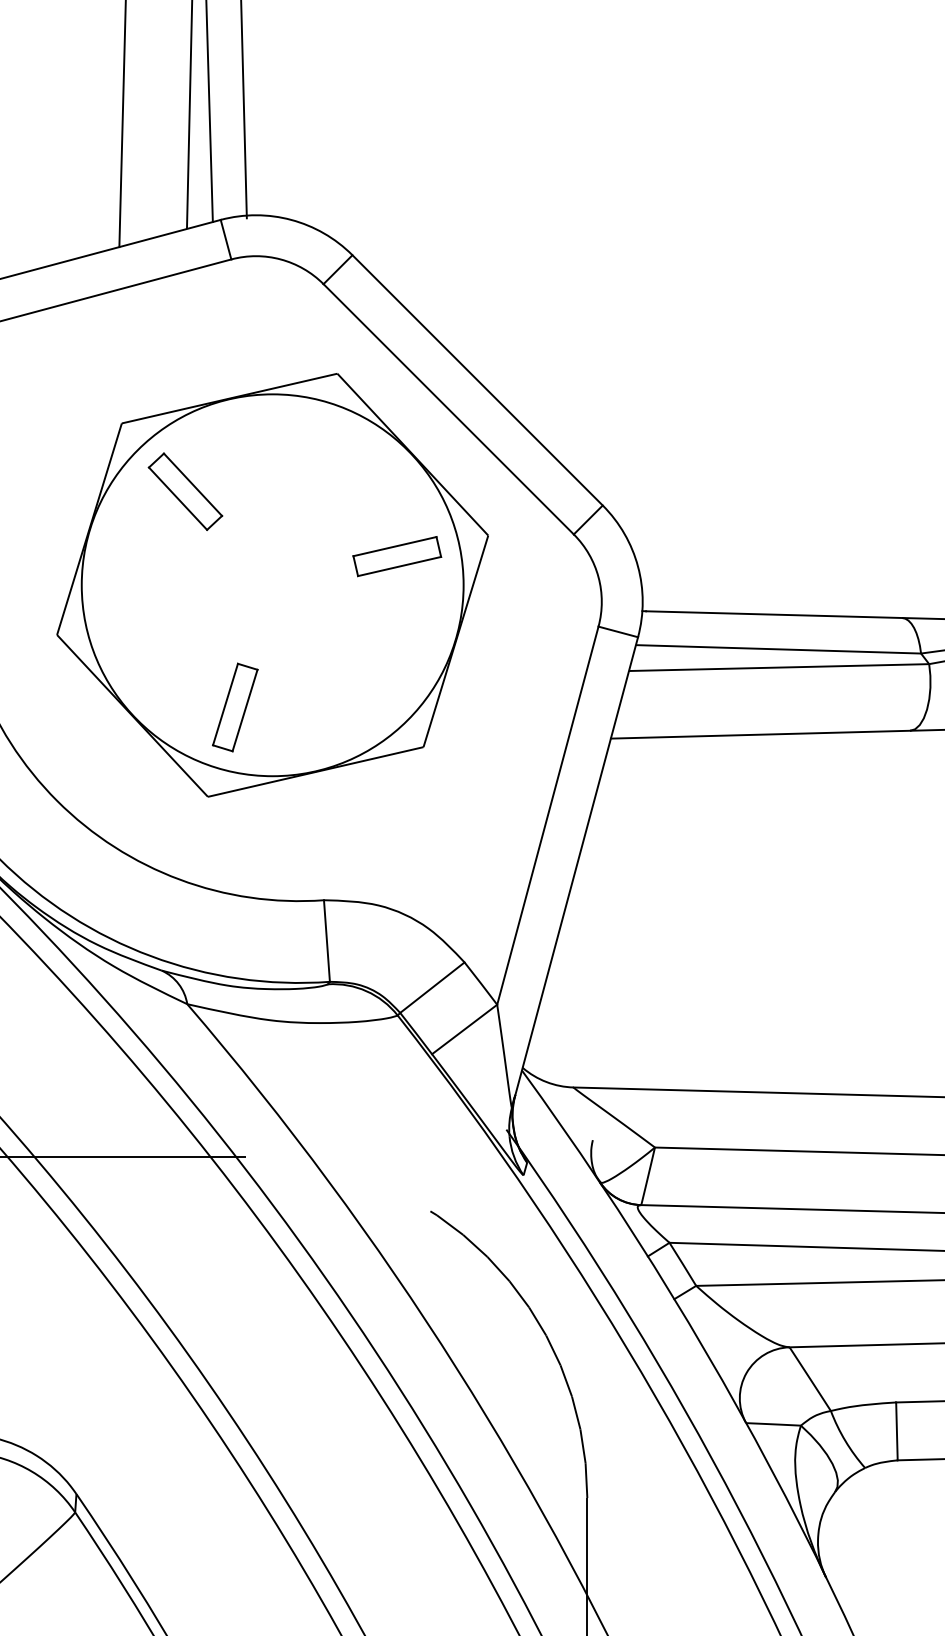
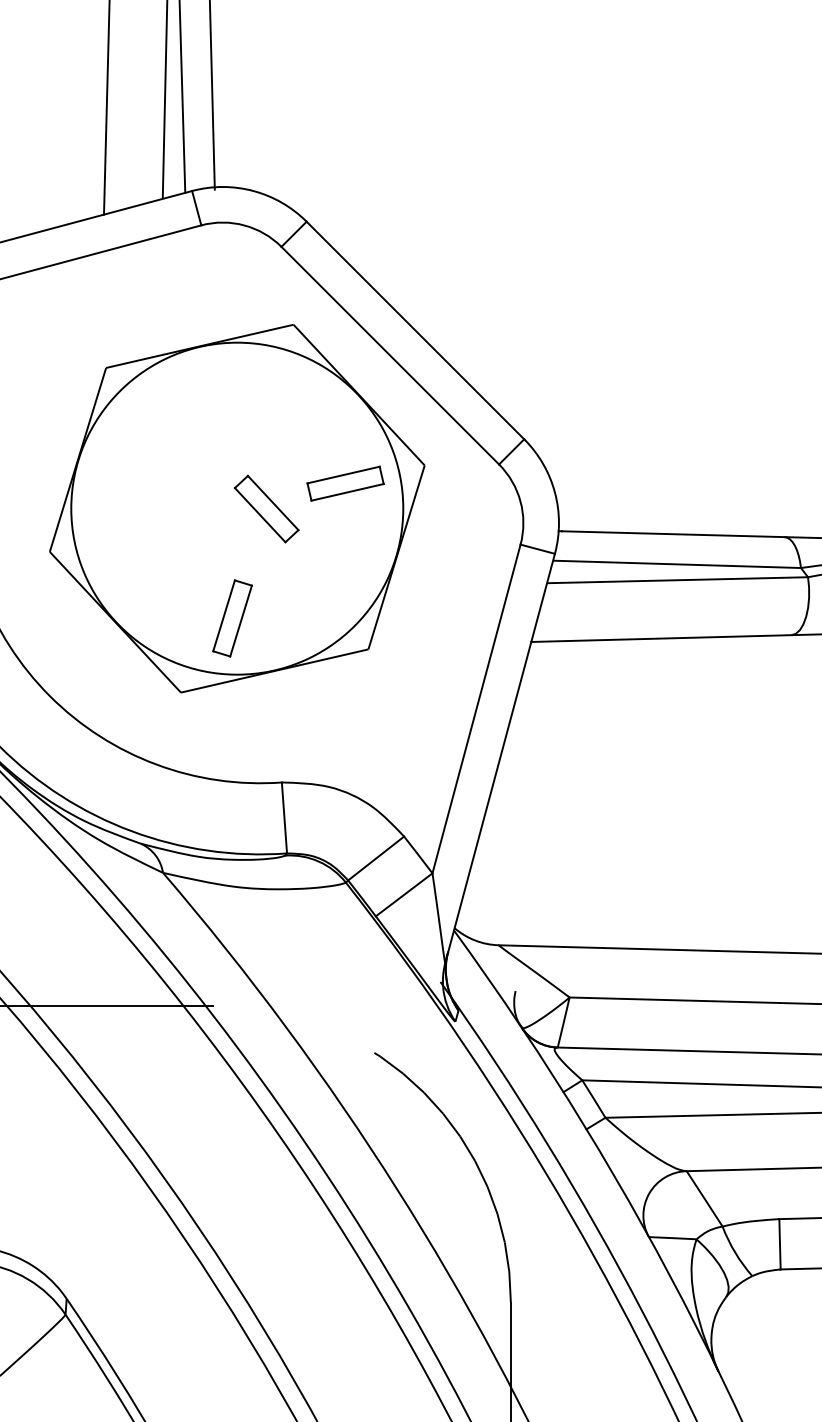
part: (185, 491) -> (266, 508), moved
part: (235, 707) -> (232, 618), moved

